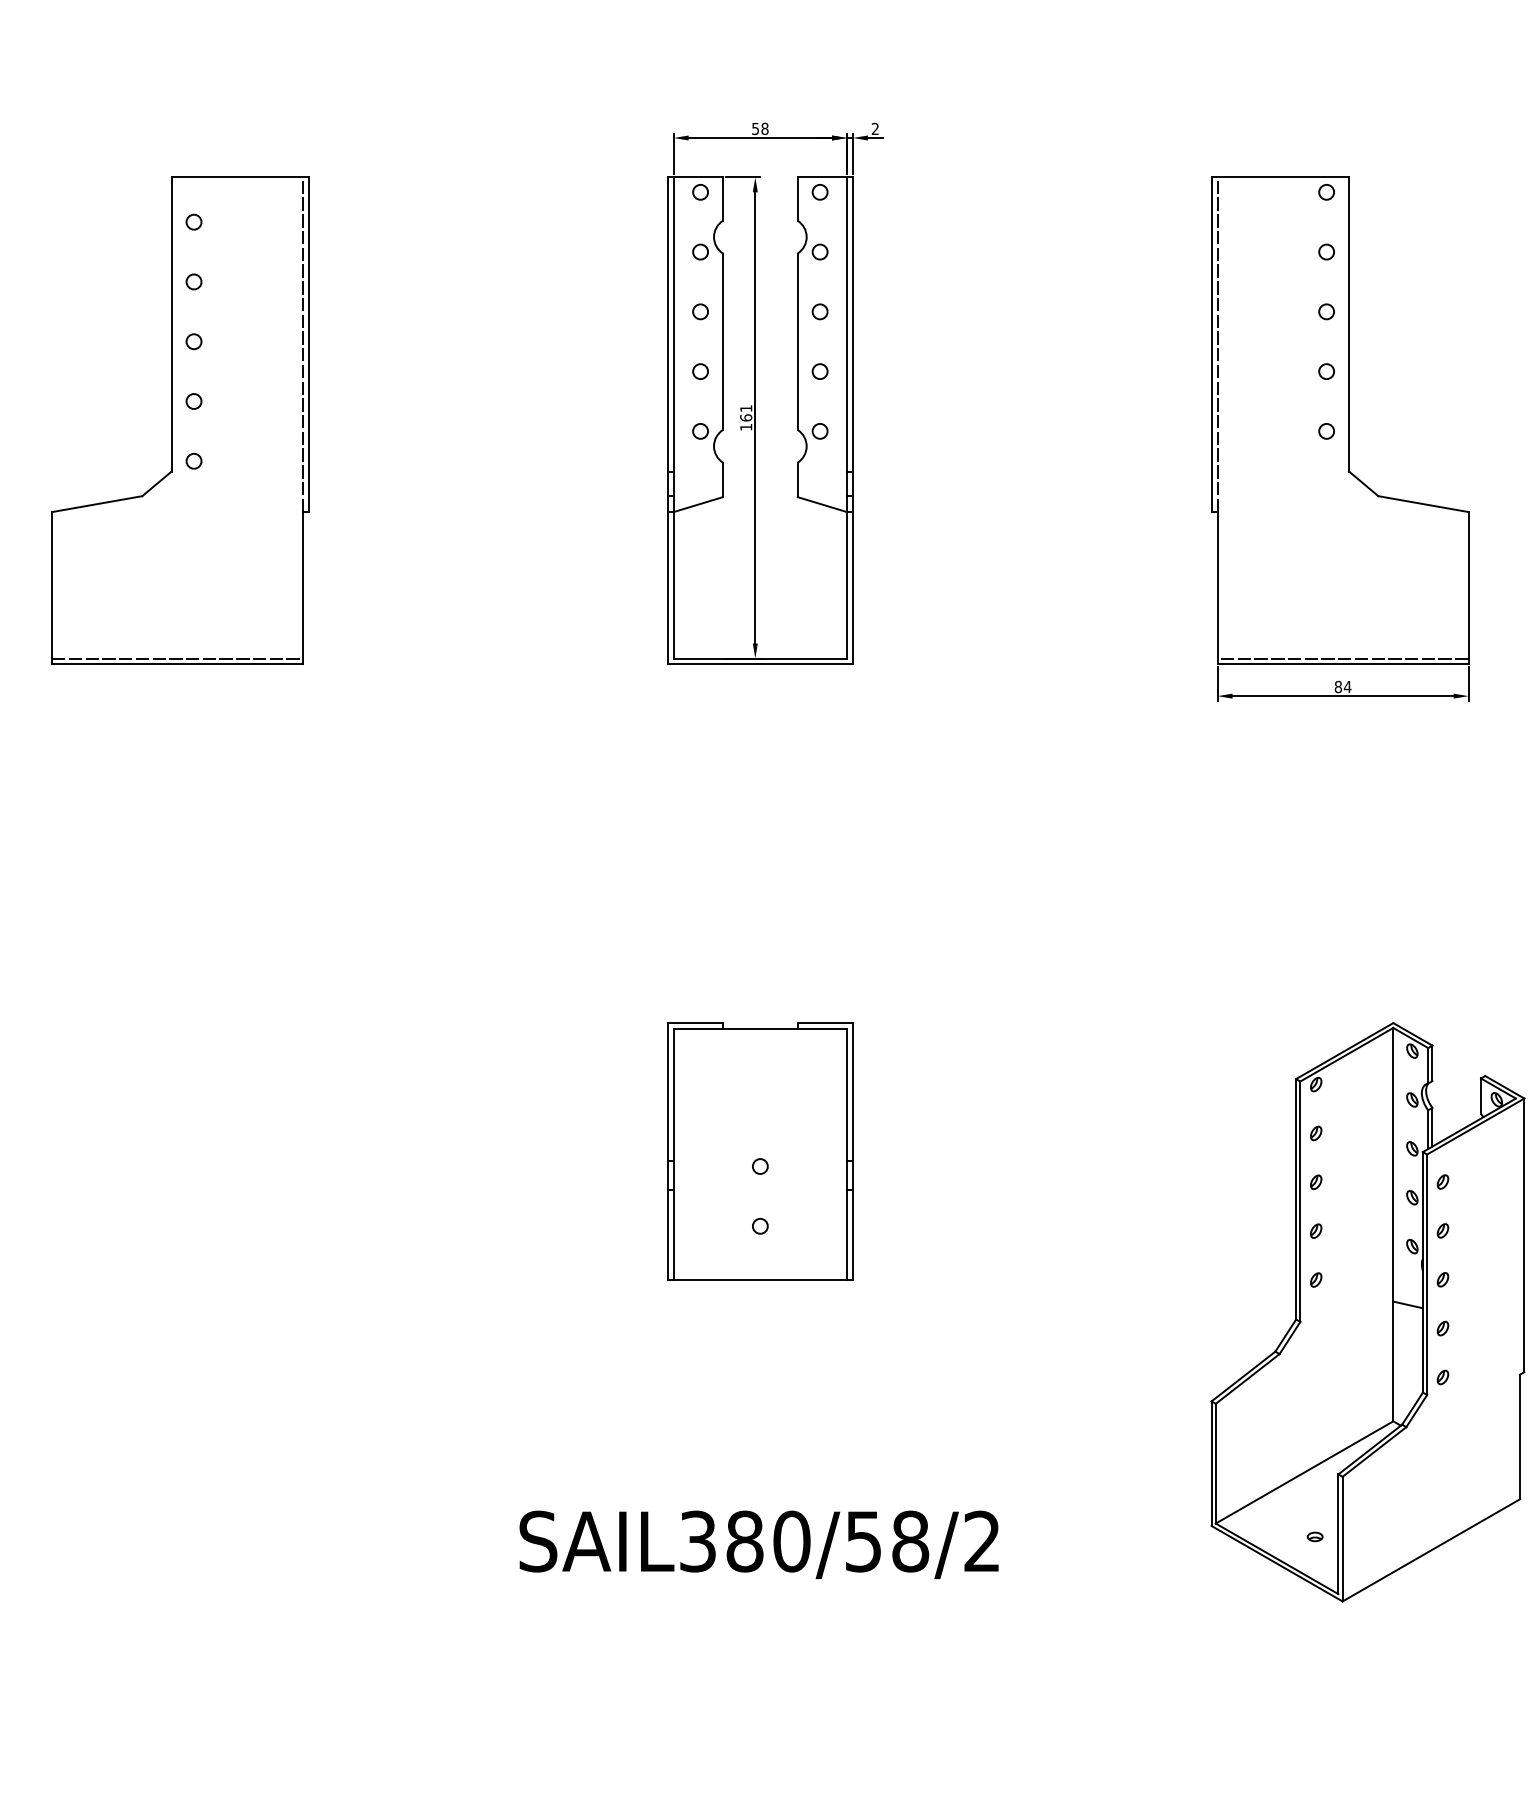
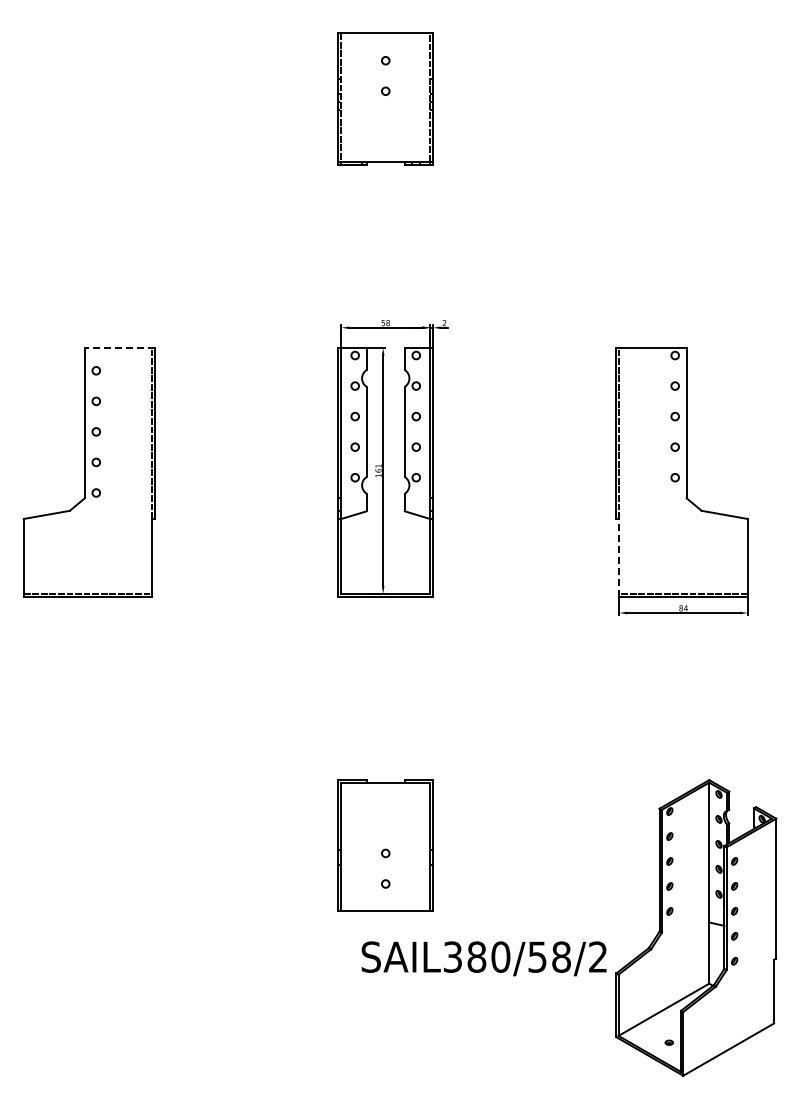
line: (239, 176) -> (119, 347), solid -> dashed
line: (1217, 587) -> (619, 557), solid -> dashed
text: (757, 1544) -> (483, 958), moved

